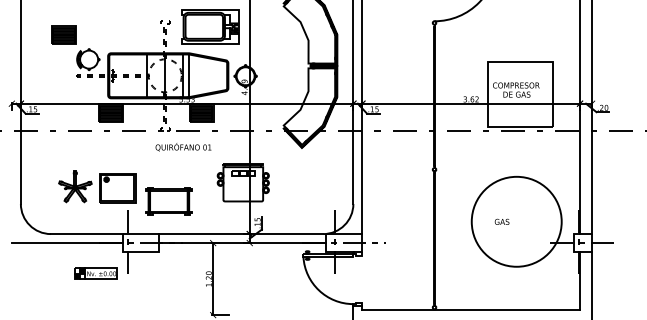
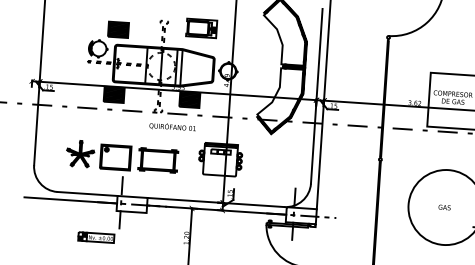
part: (209, 27) -> (200, 28), size x0.62
part: (63, 34) -> (118, 29), moved
part: (168, 201) -> (157, 160), moved
text: (501, 221) -> (444, 207), moved
part: (95, 273) -> (95, 237), moved

